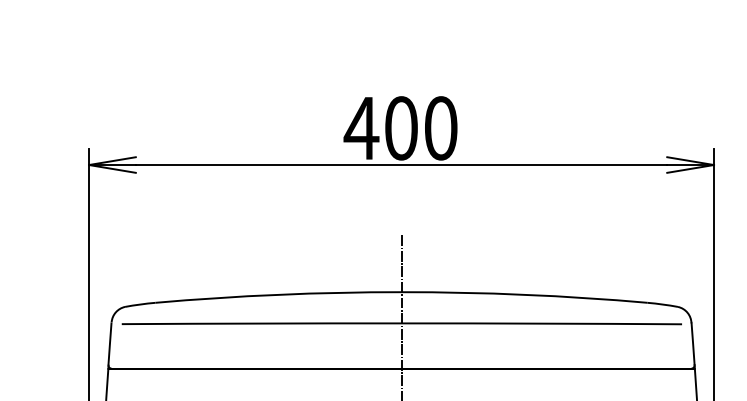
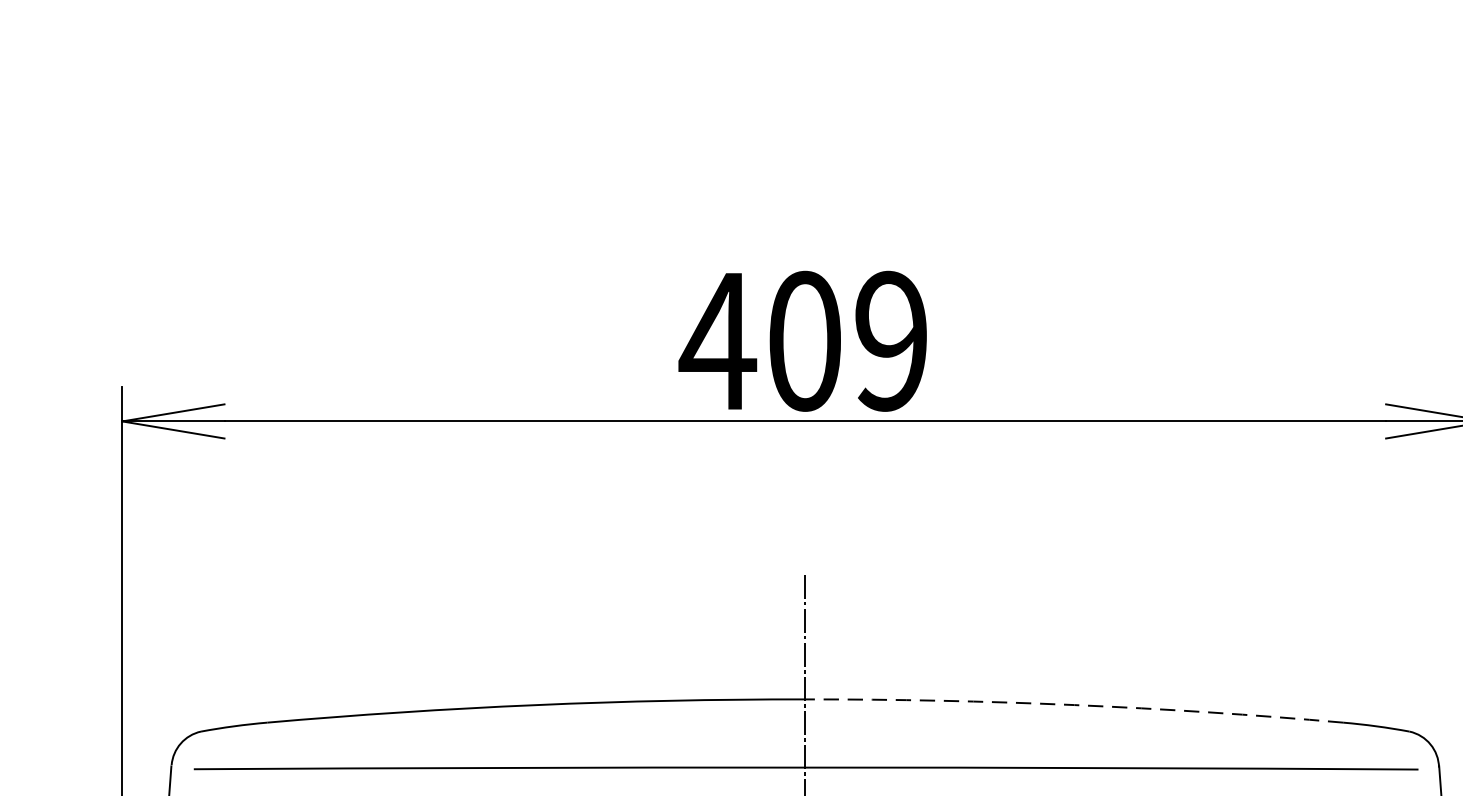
text: (440, 128) -> (890, 341), 400 -> 409
arc: (524, 294) -> (1074, 704), solid -> dashed

